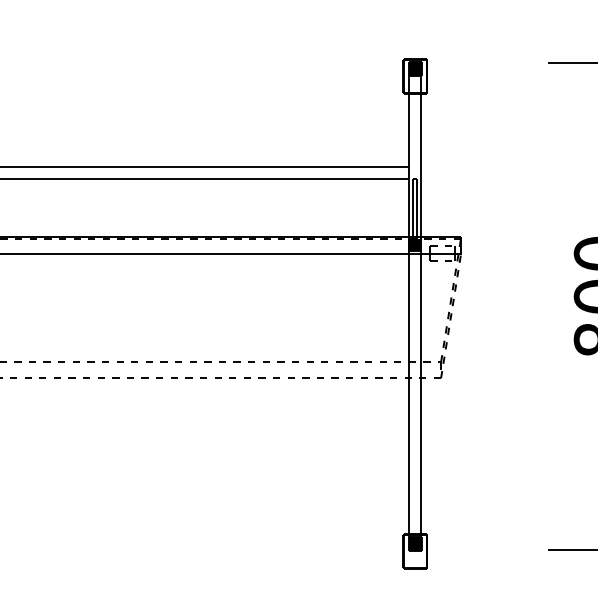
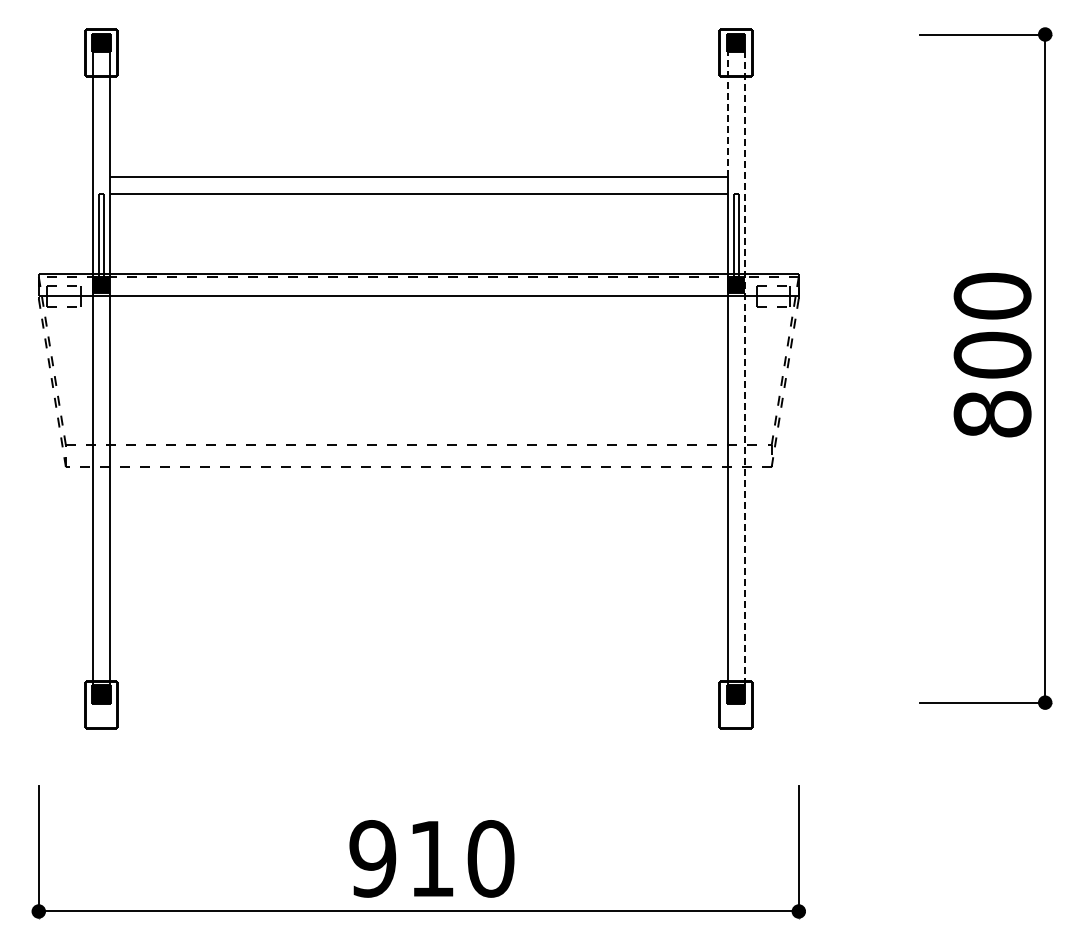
line: (408, 120) -> (727, 113), solid -> dashed
line: (421, 306) -> (744, 368), solid -> dashed

